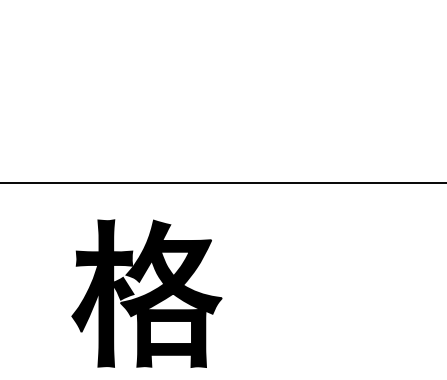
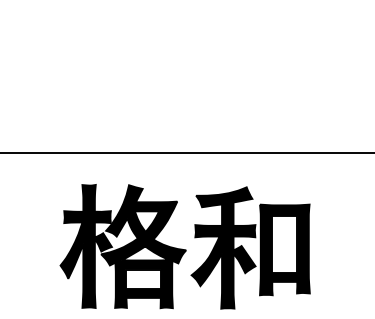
part: (292, 297) -> (245, 249), added

